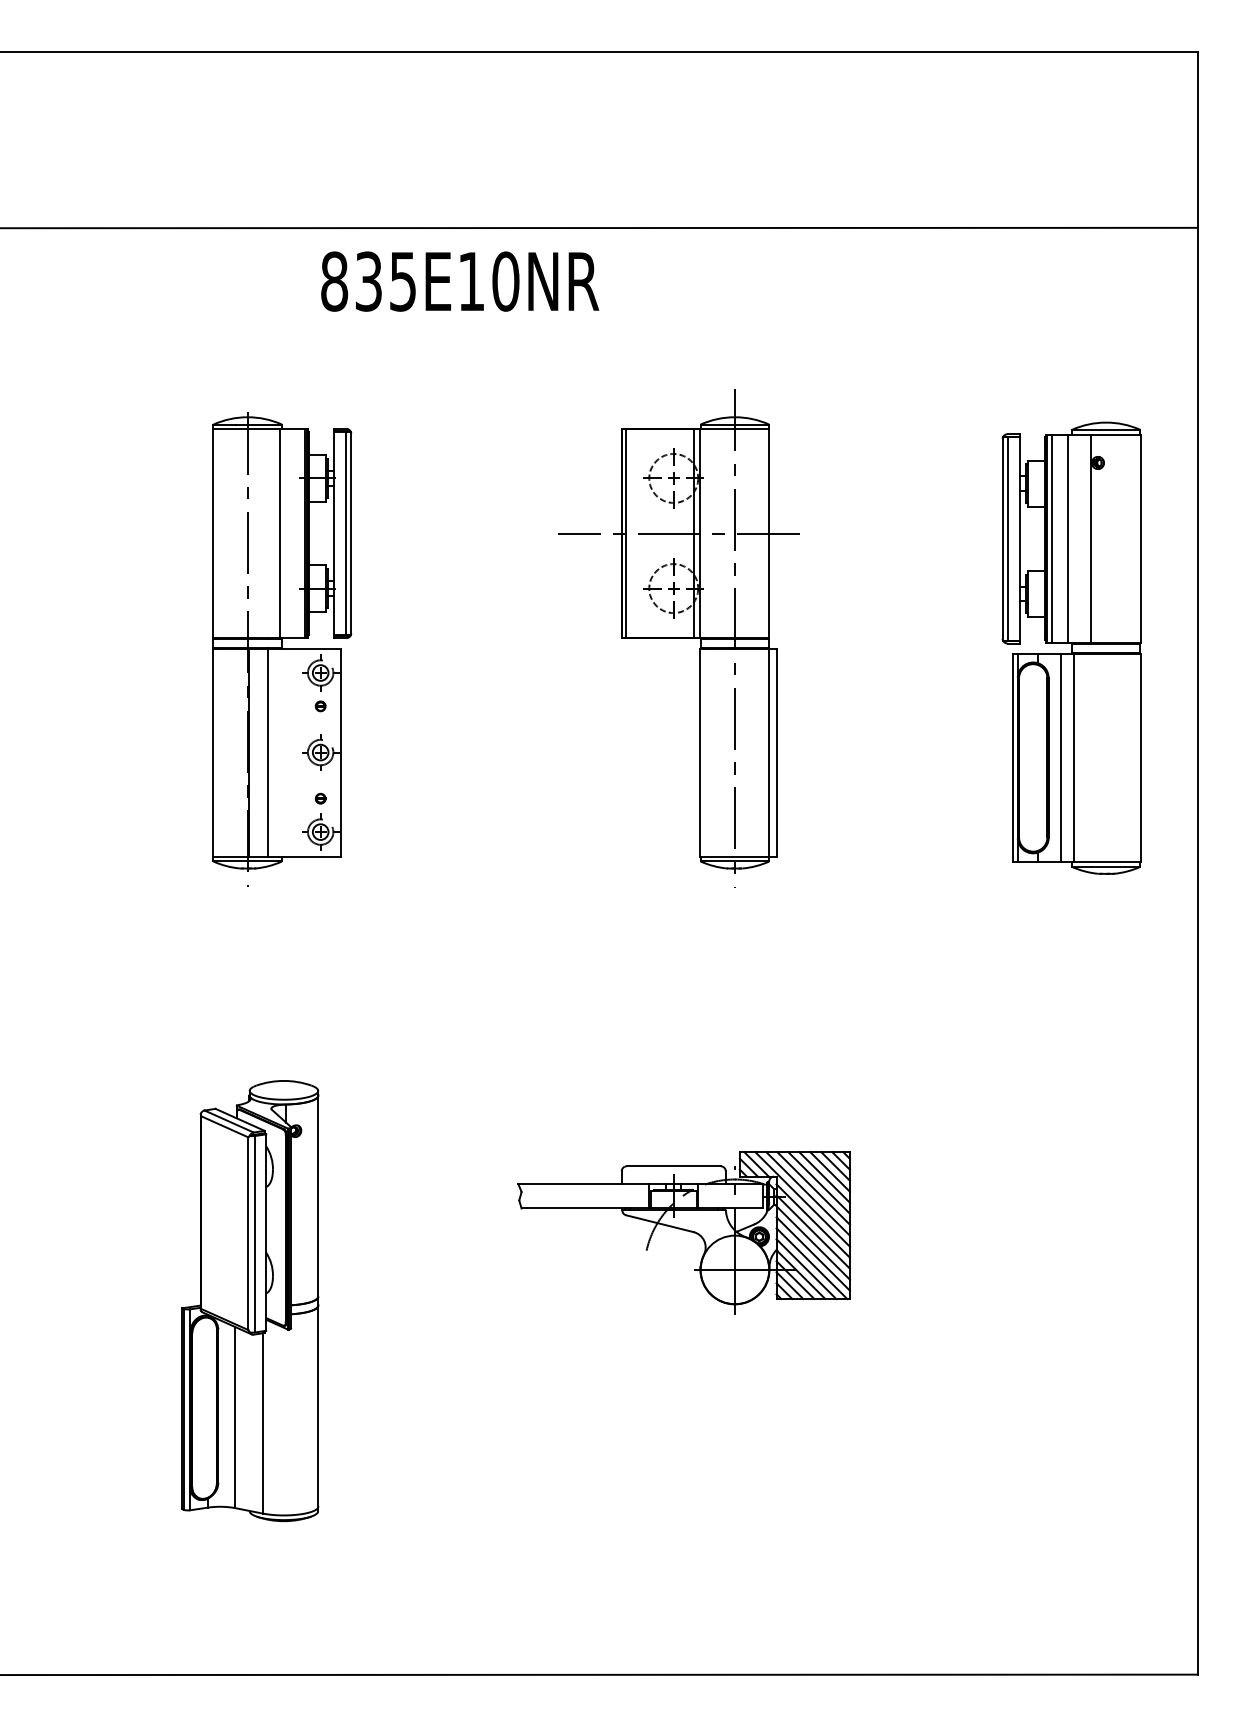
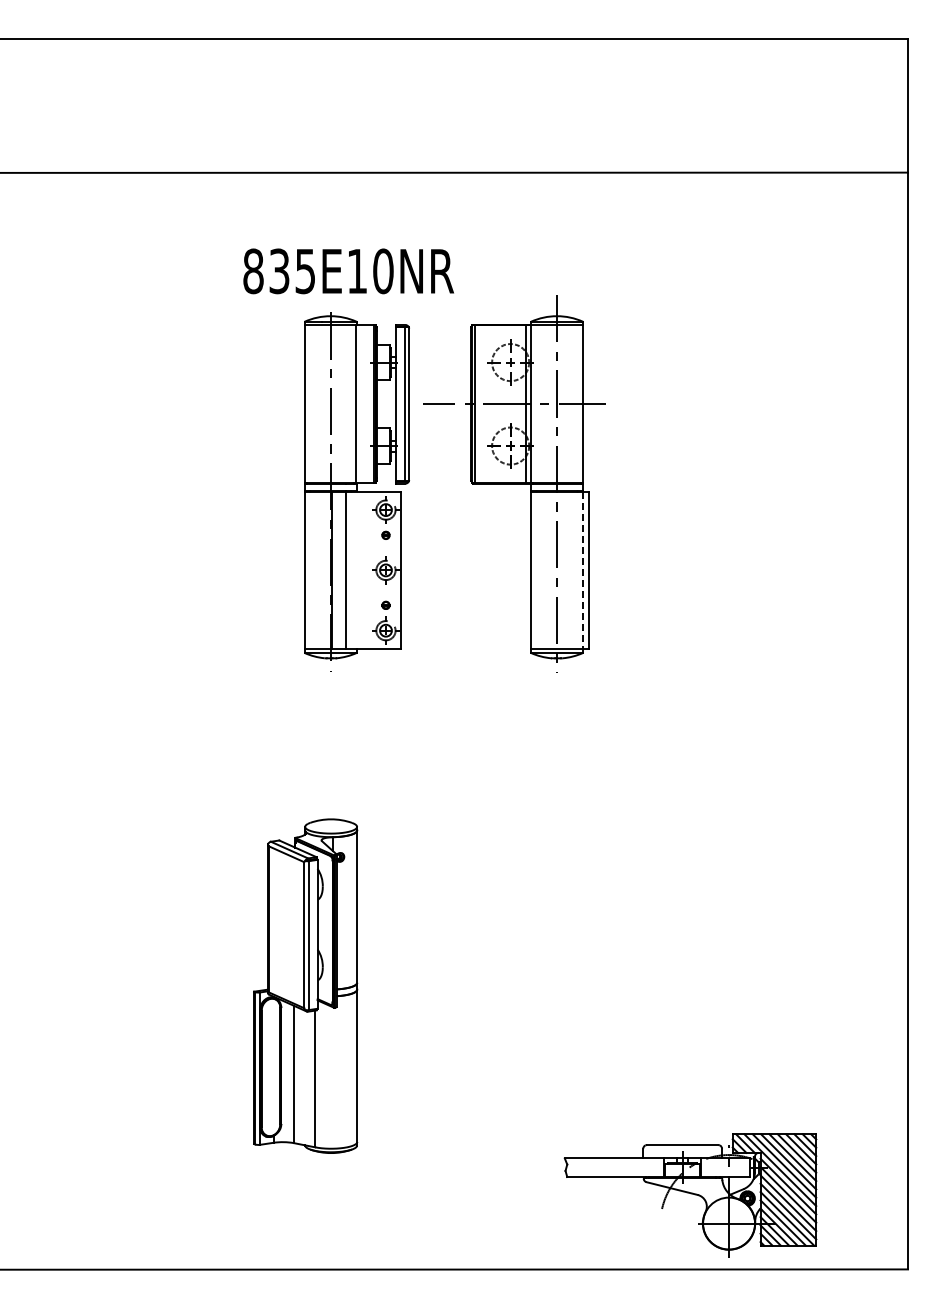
text: (459, 281) -> (348, 271), moved
part: (281, 648) -> (356, 491), moved
part: (1071, 648) -> (812, 491), removed
line: (769, 752) -> (583, 570), solid -> dashed
part: (684, 1232) -> (690, 1195), moved
part: (250, 1300) -> (305, 985), moved

